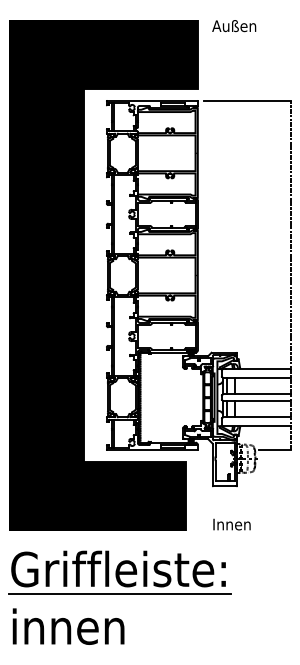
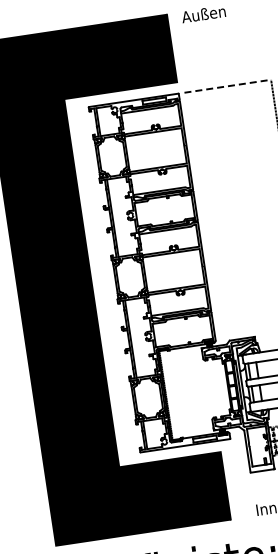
line: (247, 100) -> (227, 85), solid -> dashed

